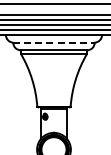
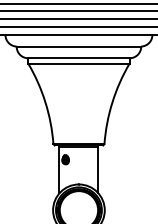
line: (53, 42) -> (78, 46), dashed -> solid

